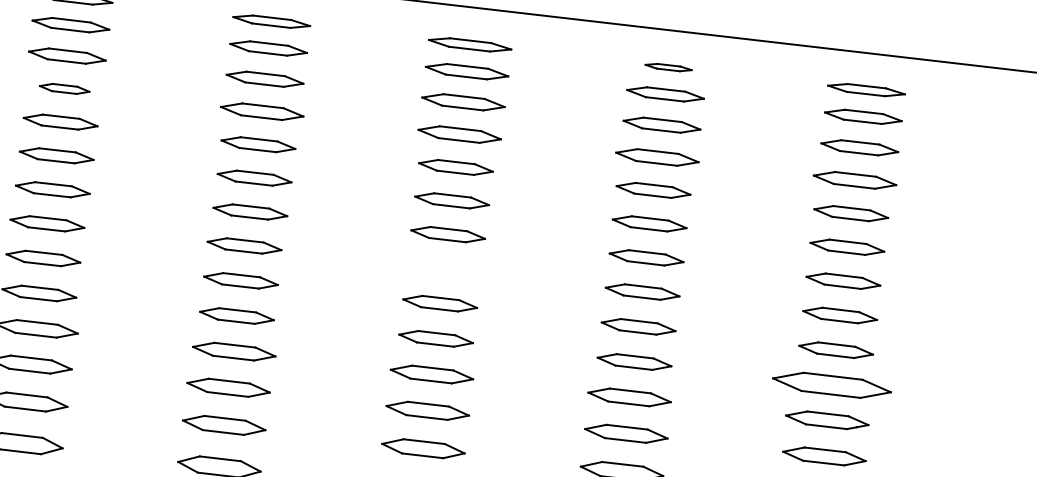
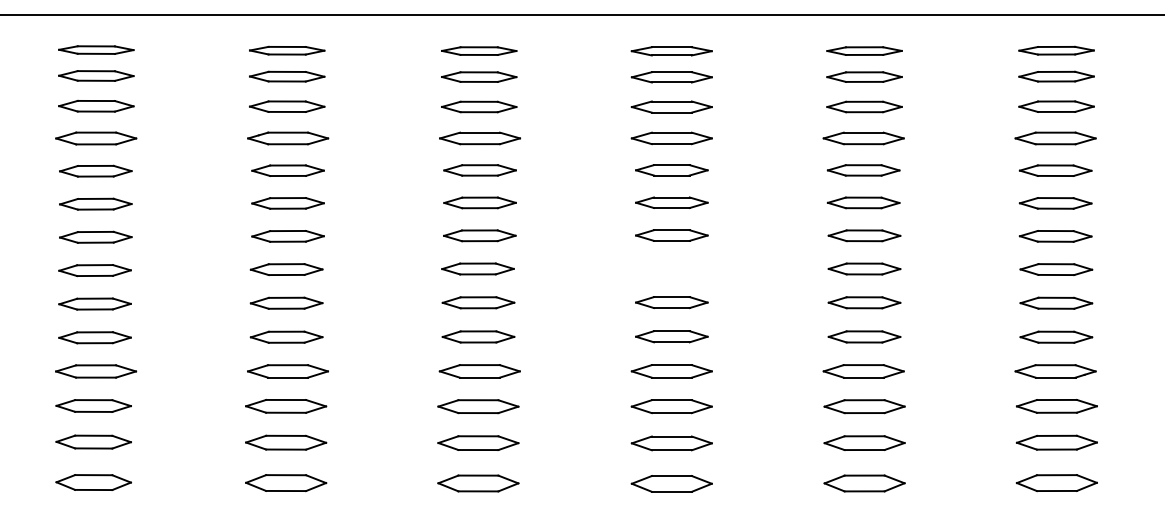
part: (668, 67) -> (864, 50), size x1.67
part: (64, 88) -> (288, 138), size x1.67
part: (832, 384) -> (1056, 336), size x0.62

